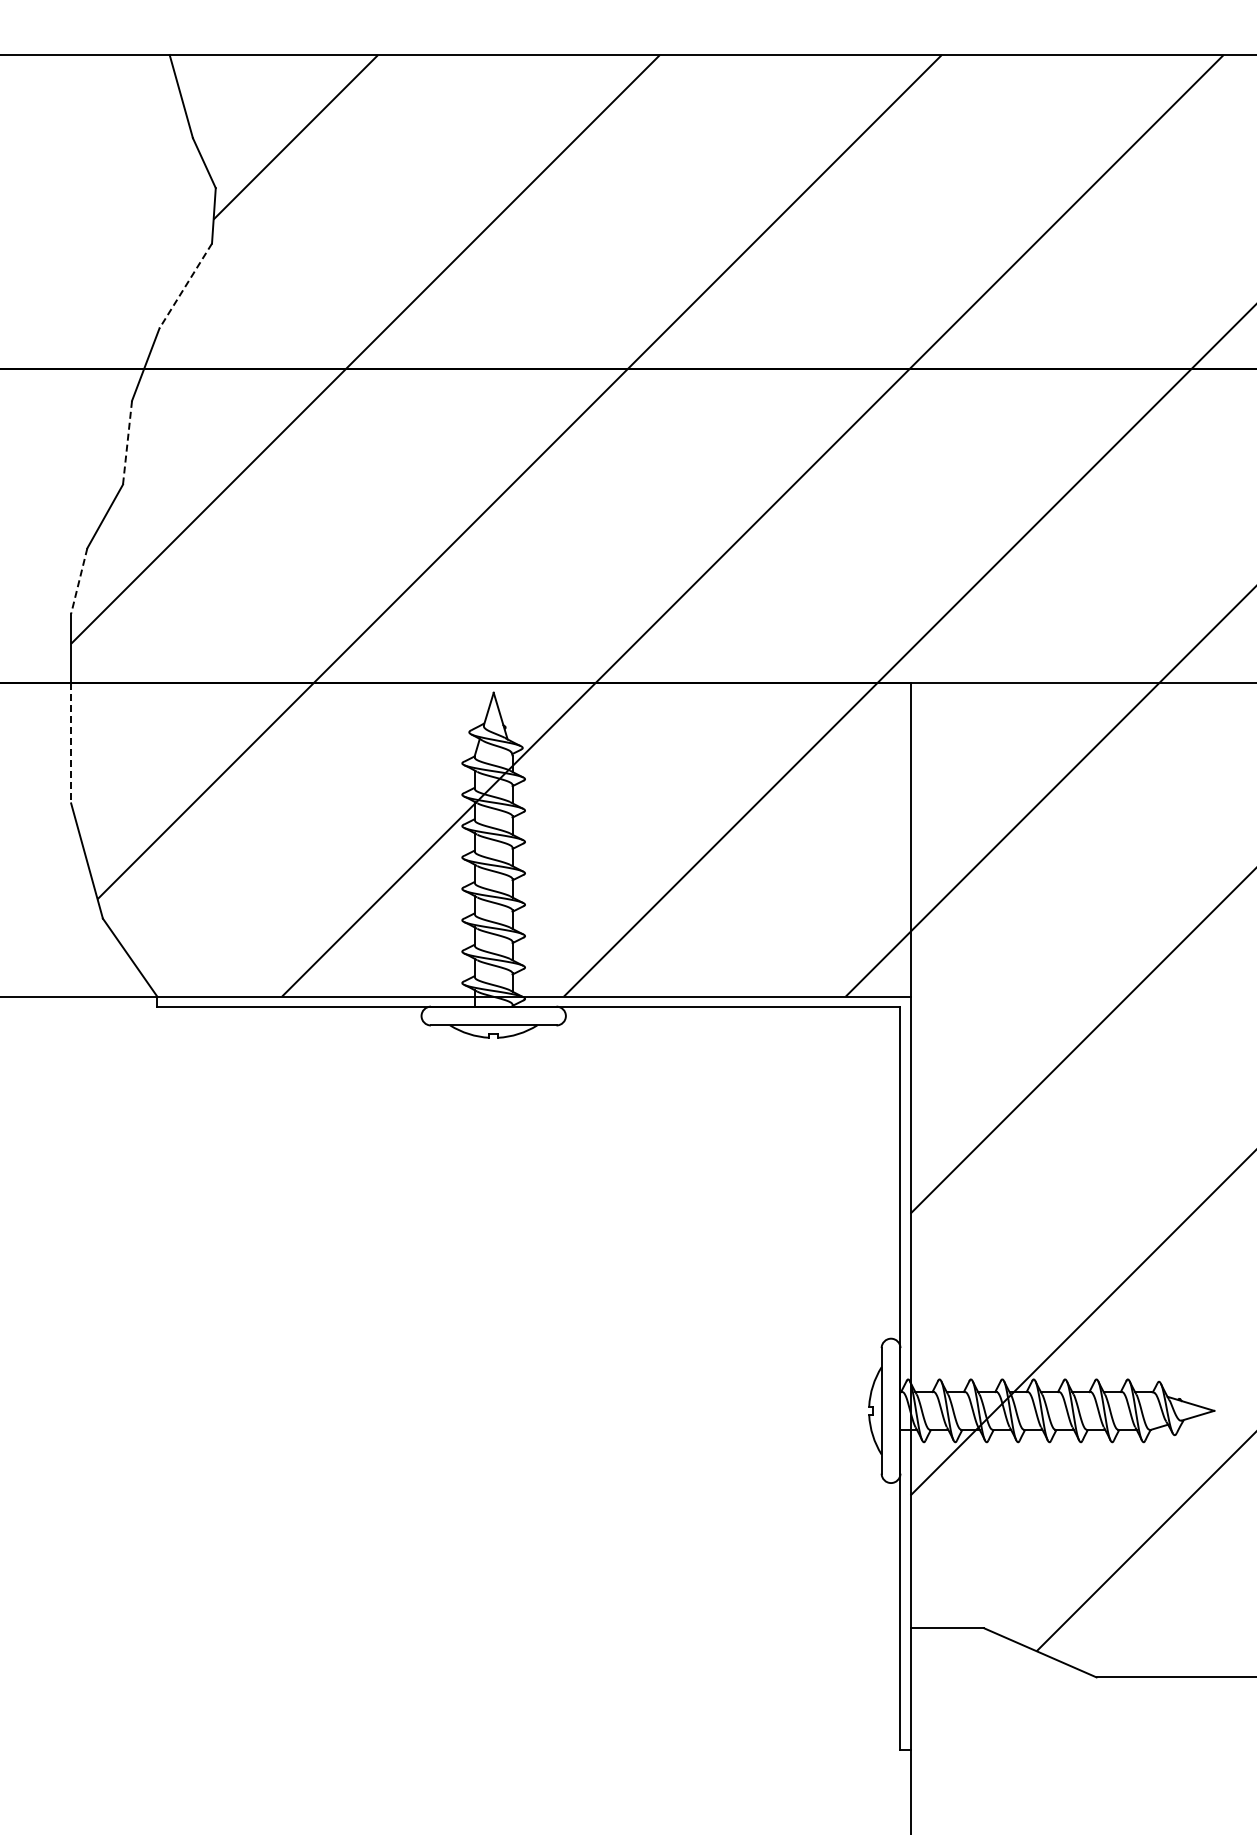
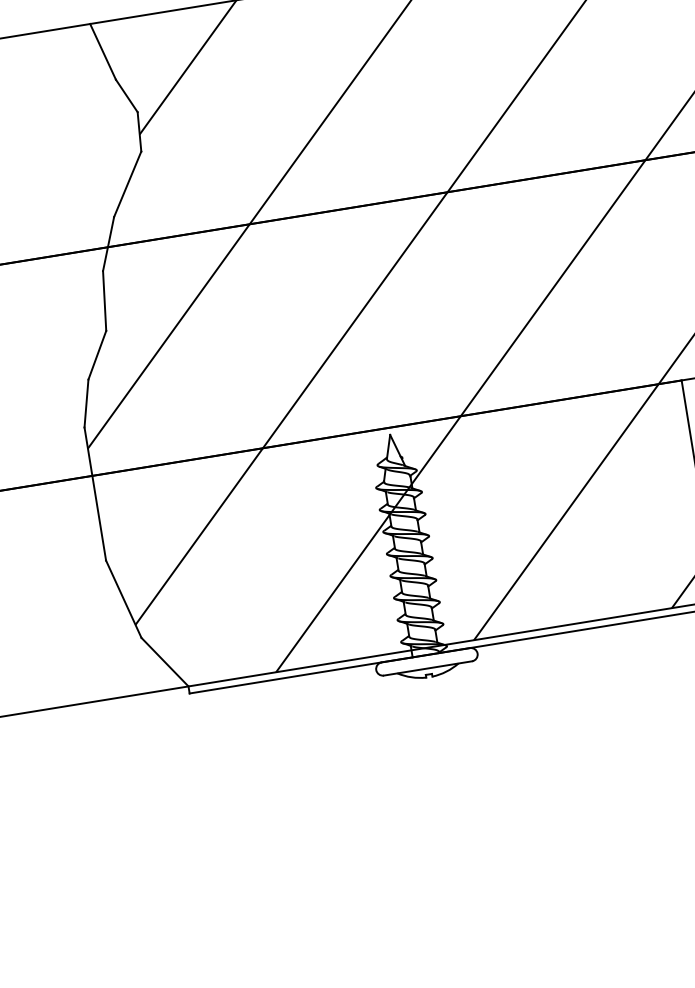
line: (185, 285) -> (127, 184), dashed -> solid
line: (127, 443) -> (104, 301), dashed -> solid
line: (79, 581) -> (86, 403), dashed -> solid
line: (71, 743) -> (99, 518), dashed -> solid

